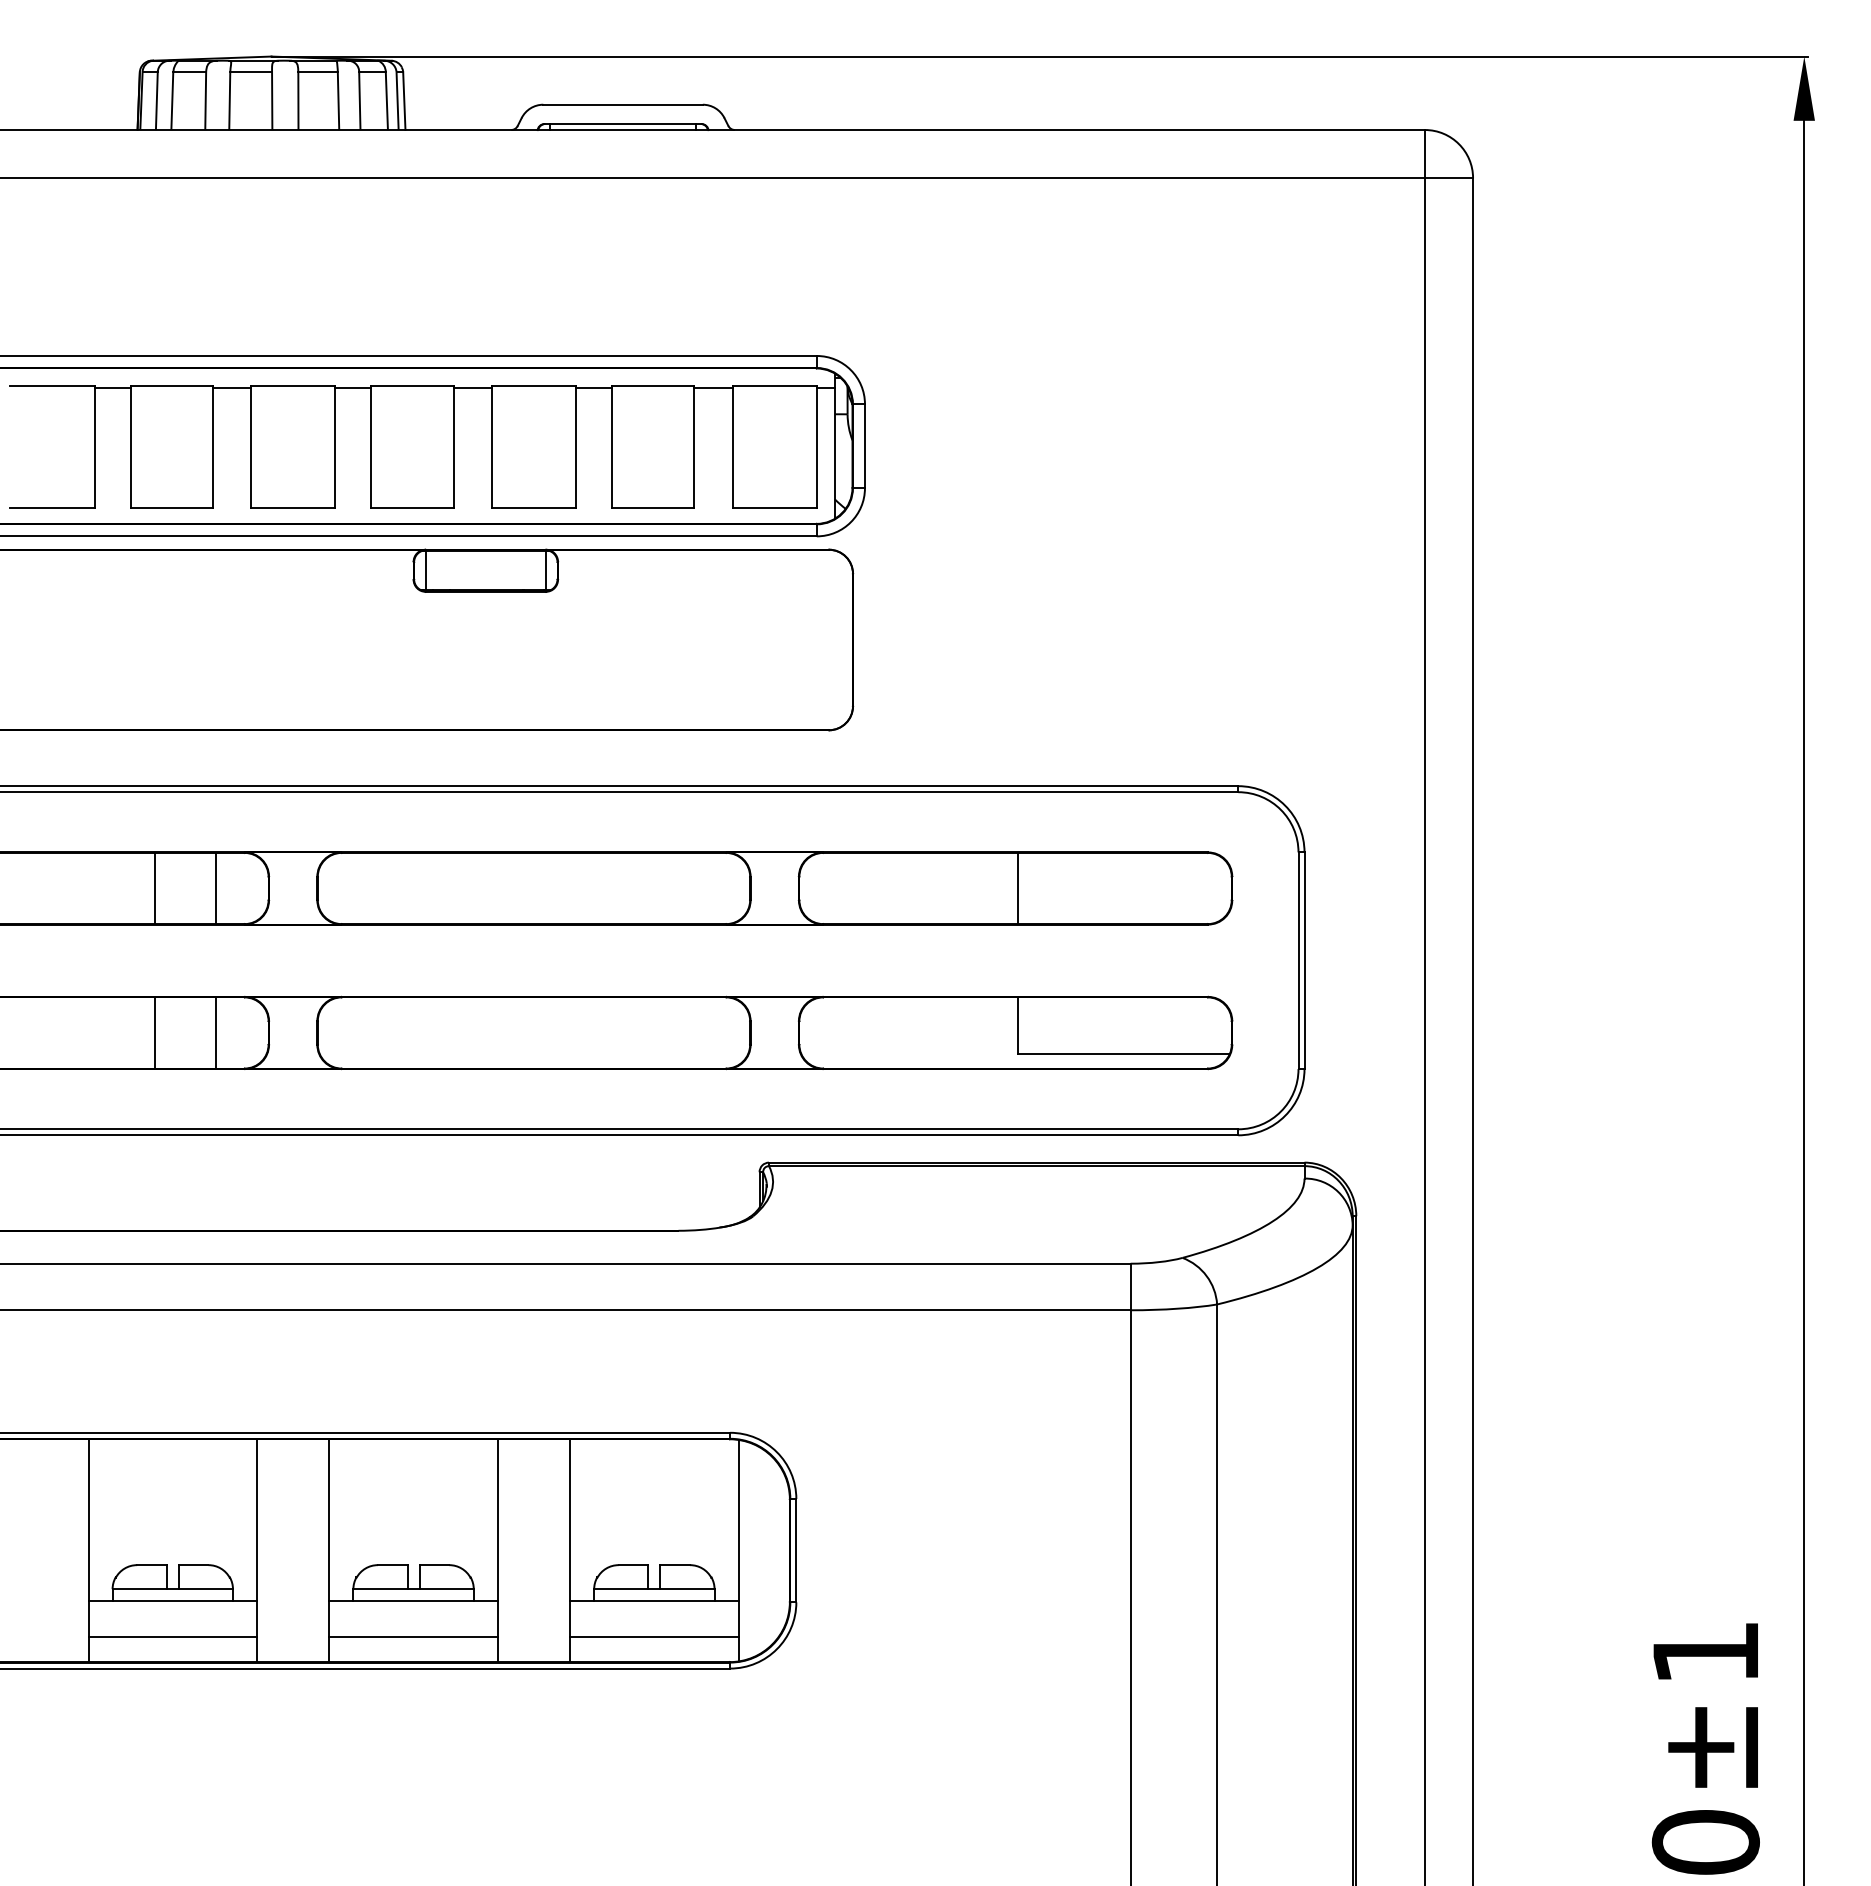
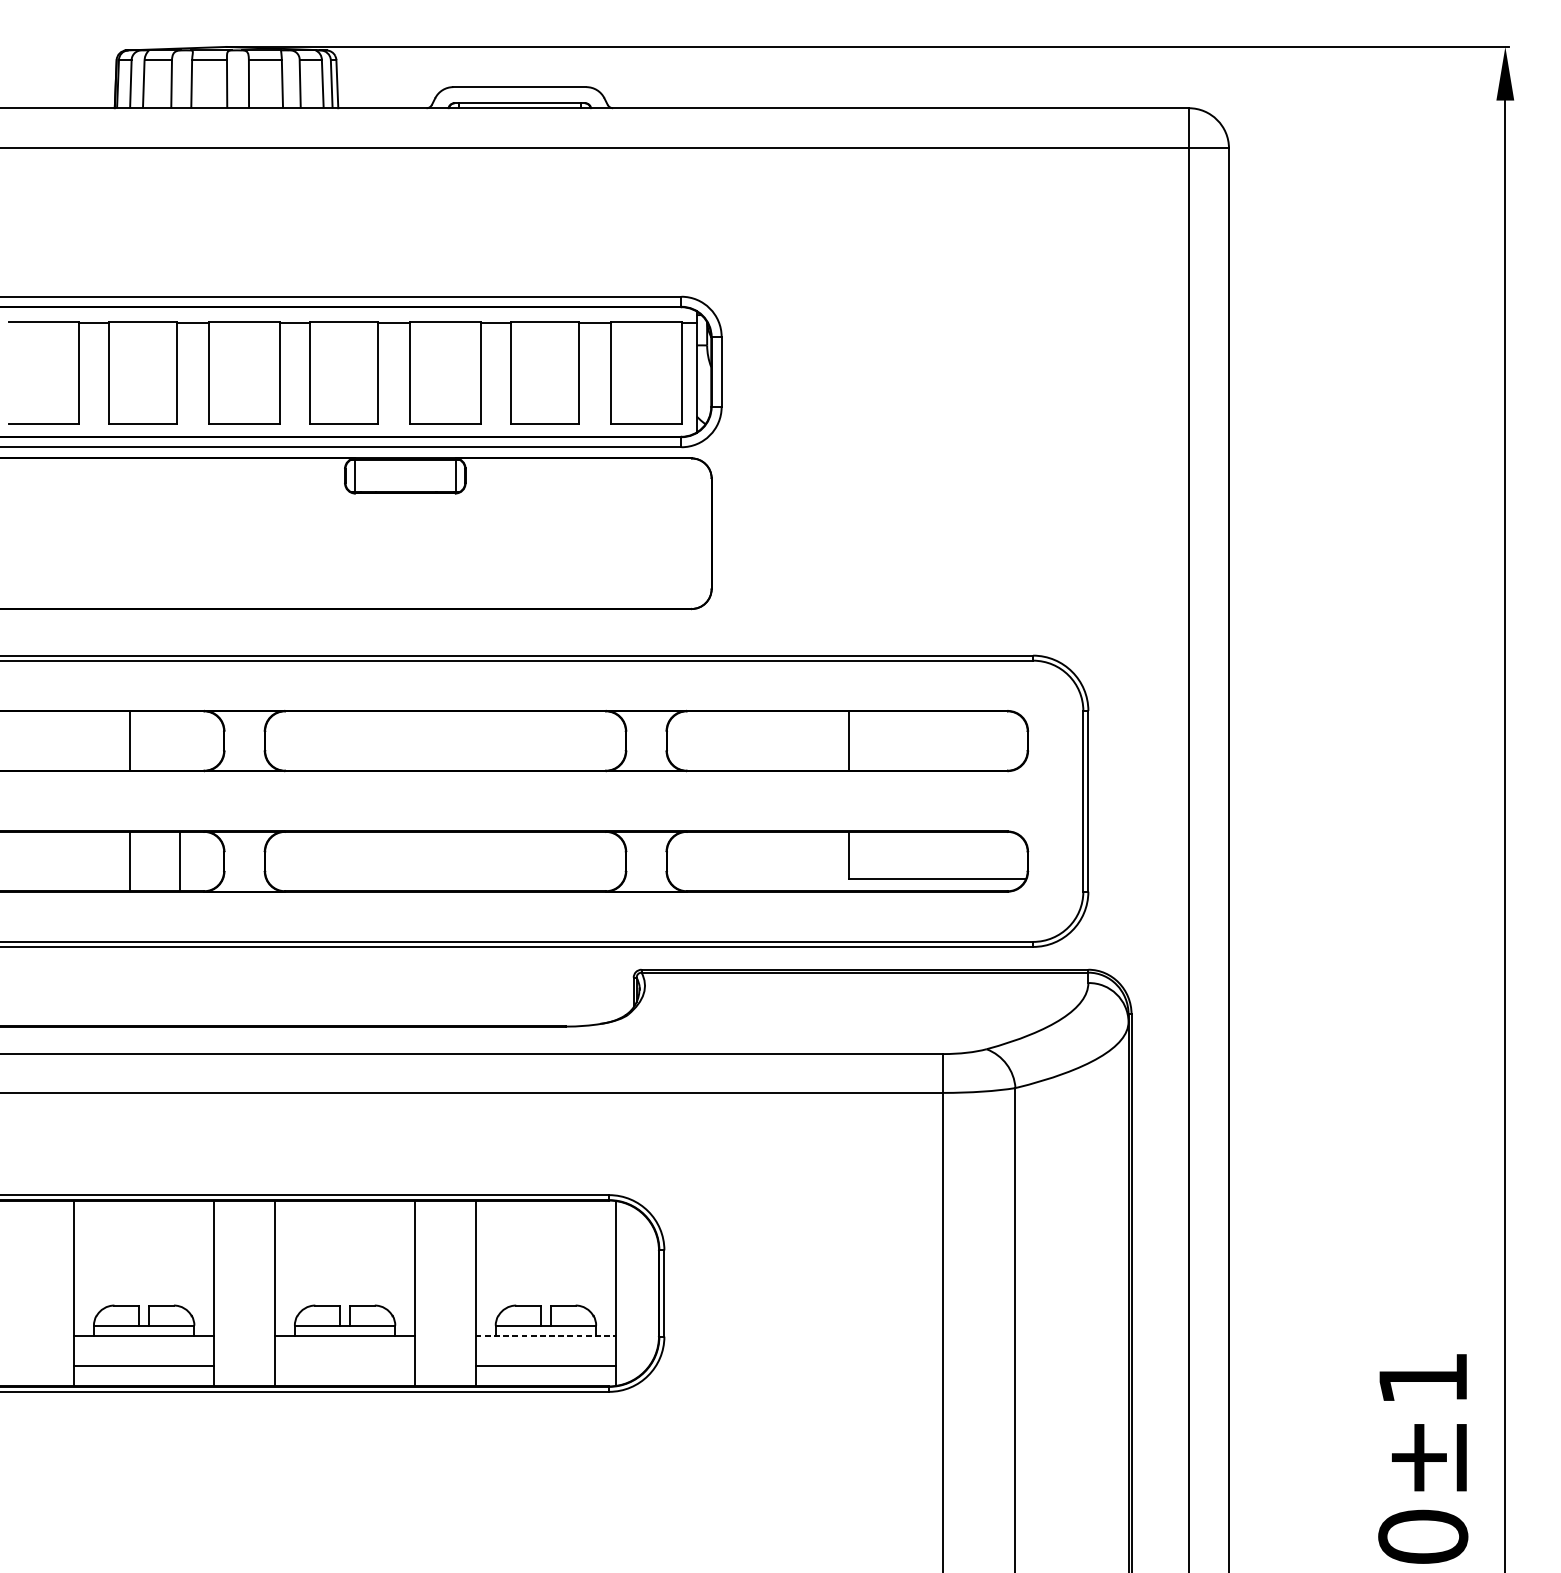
line: (215, 888) -> (179, 741), removed
line: (654, 1601) -> (546, 1335), solid -> dashed
line: (413, 1637) -> (344, 1365), removed

